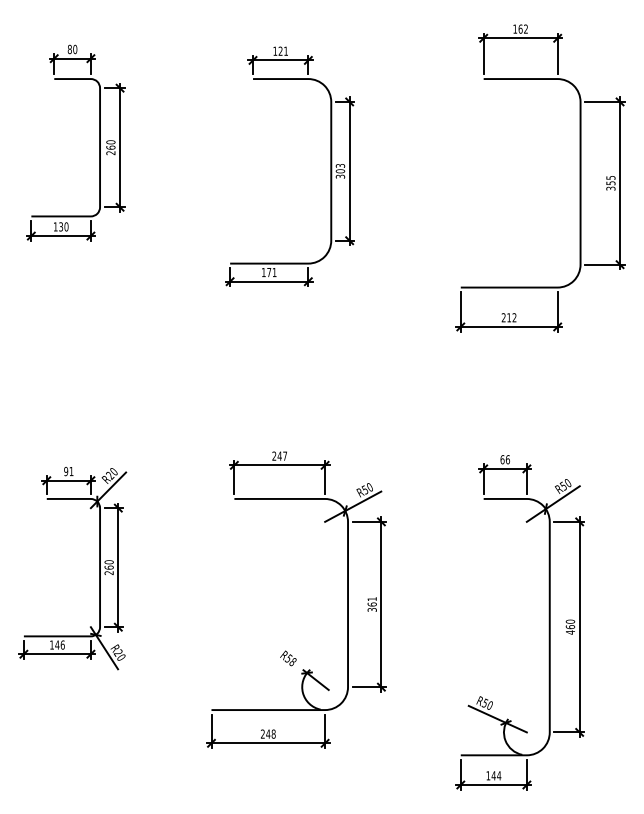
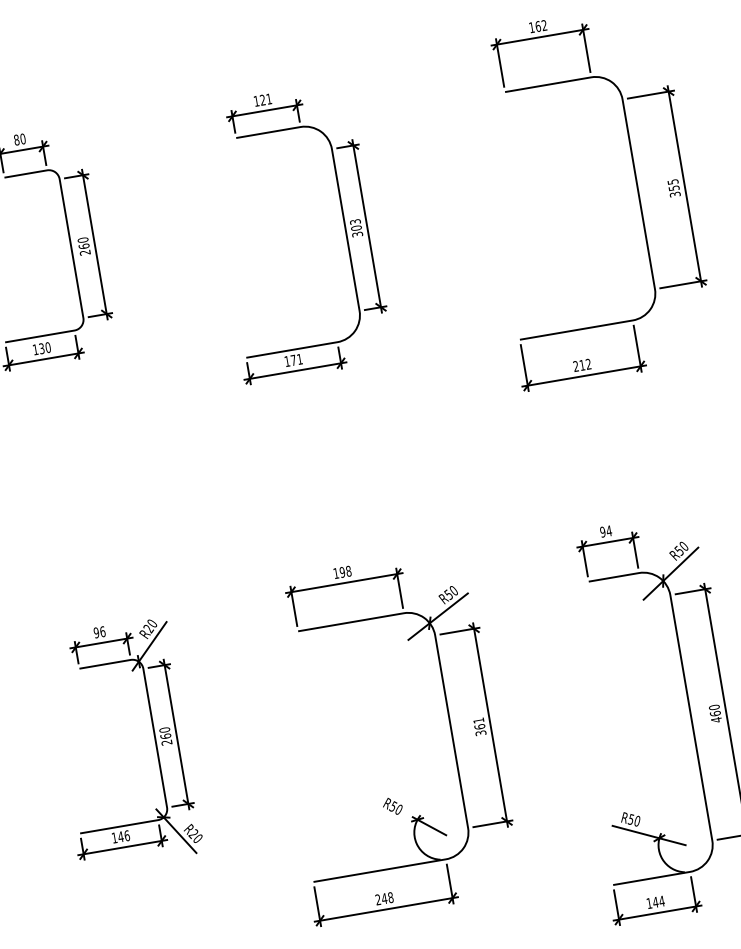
text: (279, 455) -> (342, 571), 247 -> 198
text: (504, 459) -> (605, 531), 66 -> 94
text: (71, 471) -> (102, 631), 91 -> 96
text: (292, 662) -> (398, 810), R58 -> R50

